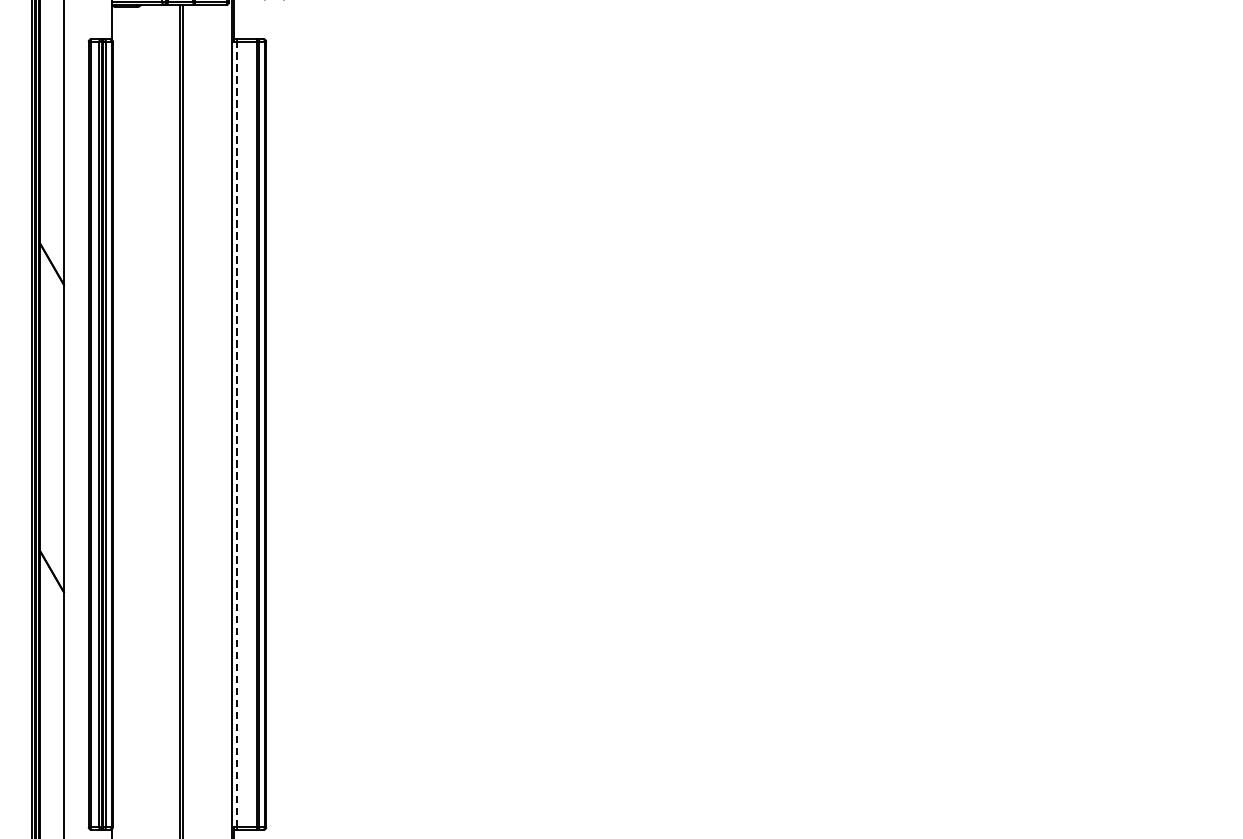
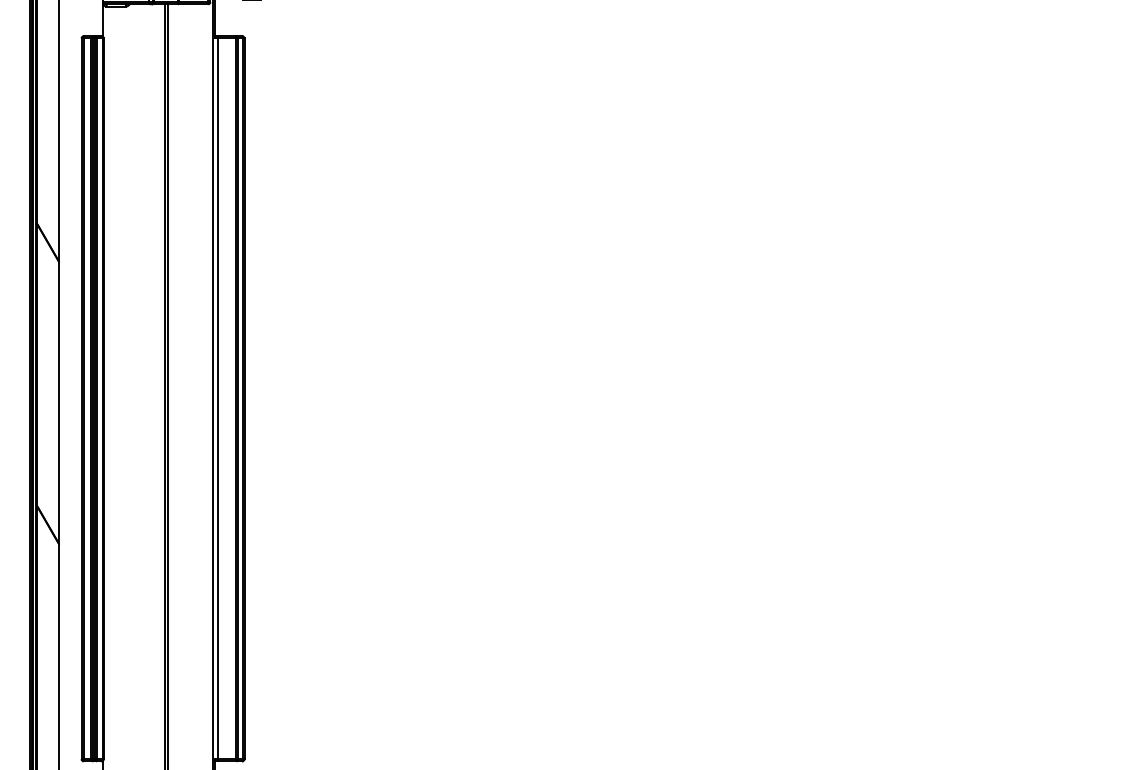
line: (236, 434) -> (217, 398), dashed -> solid

